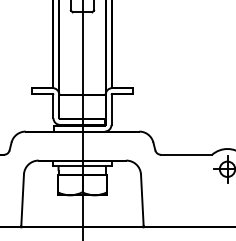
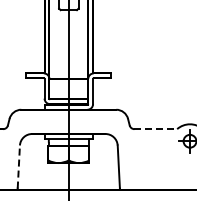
line: (187, 155) -> (156, 129), solid -> dashed
line: (22, 200) -> (18, 167), solid -> dashed

